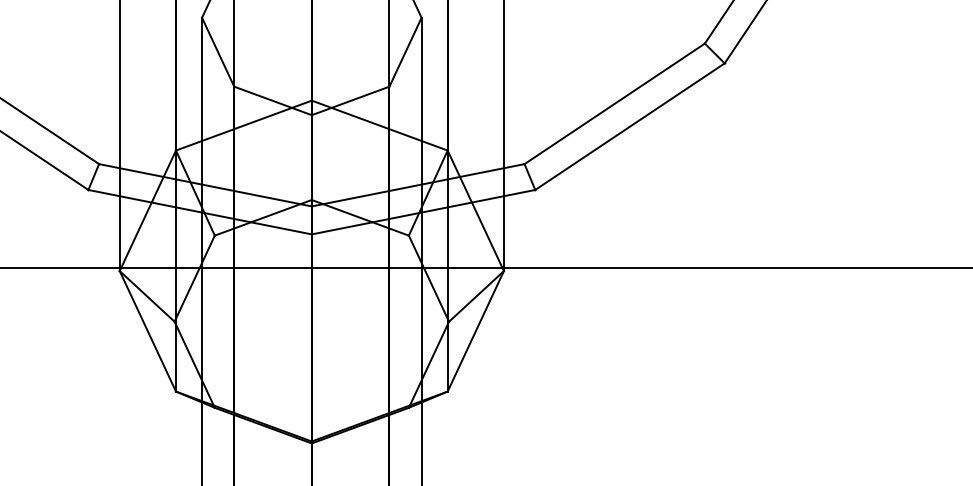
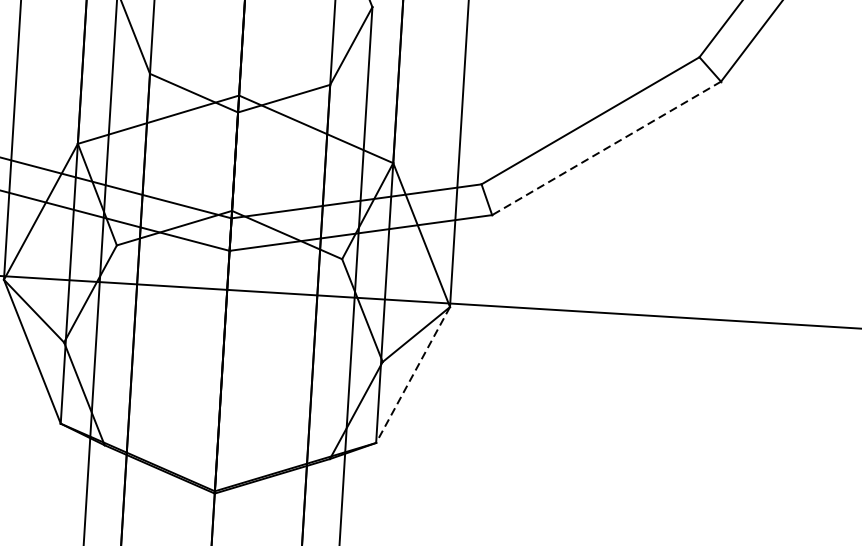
line: (629, 126) -> (606, 148), solid -> dashed
line: (475, 331) -> (412, 375), solid -> dashed

